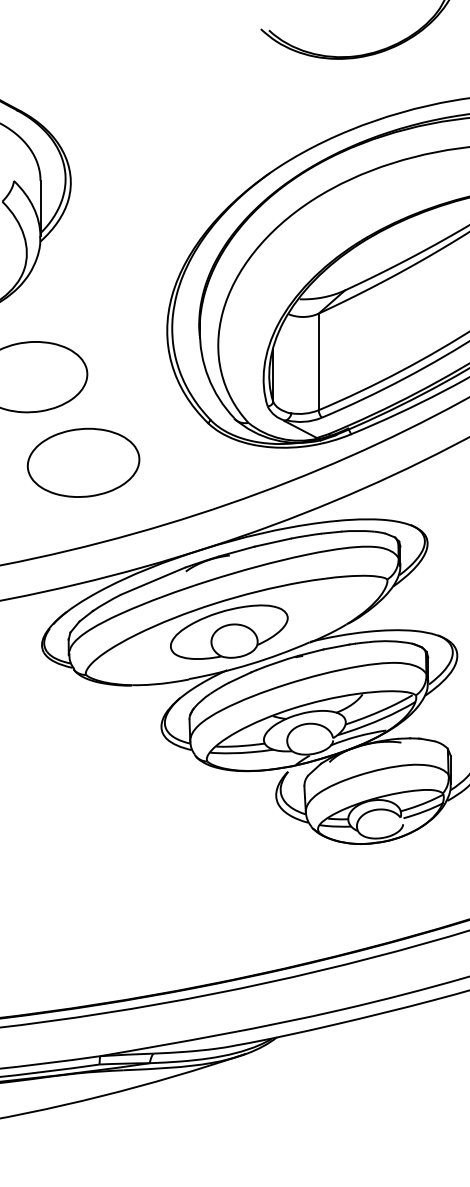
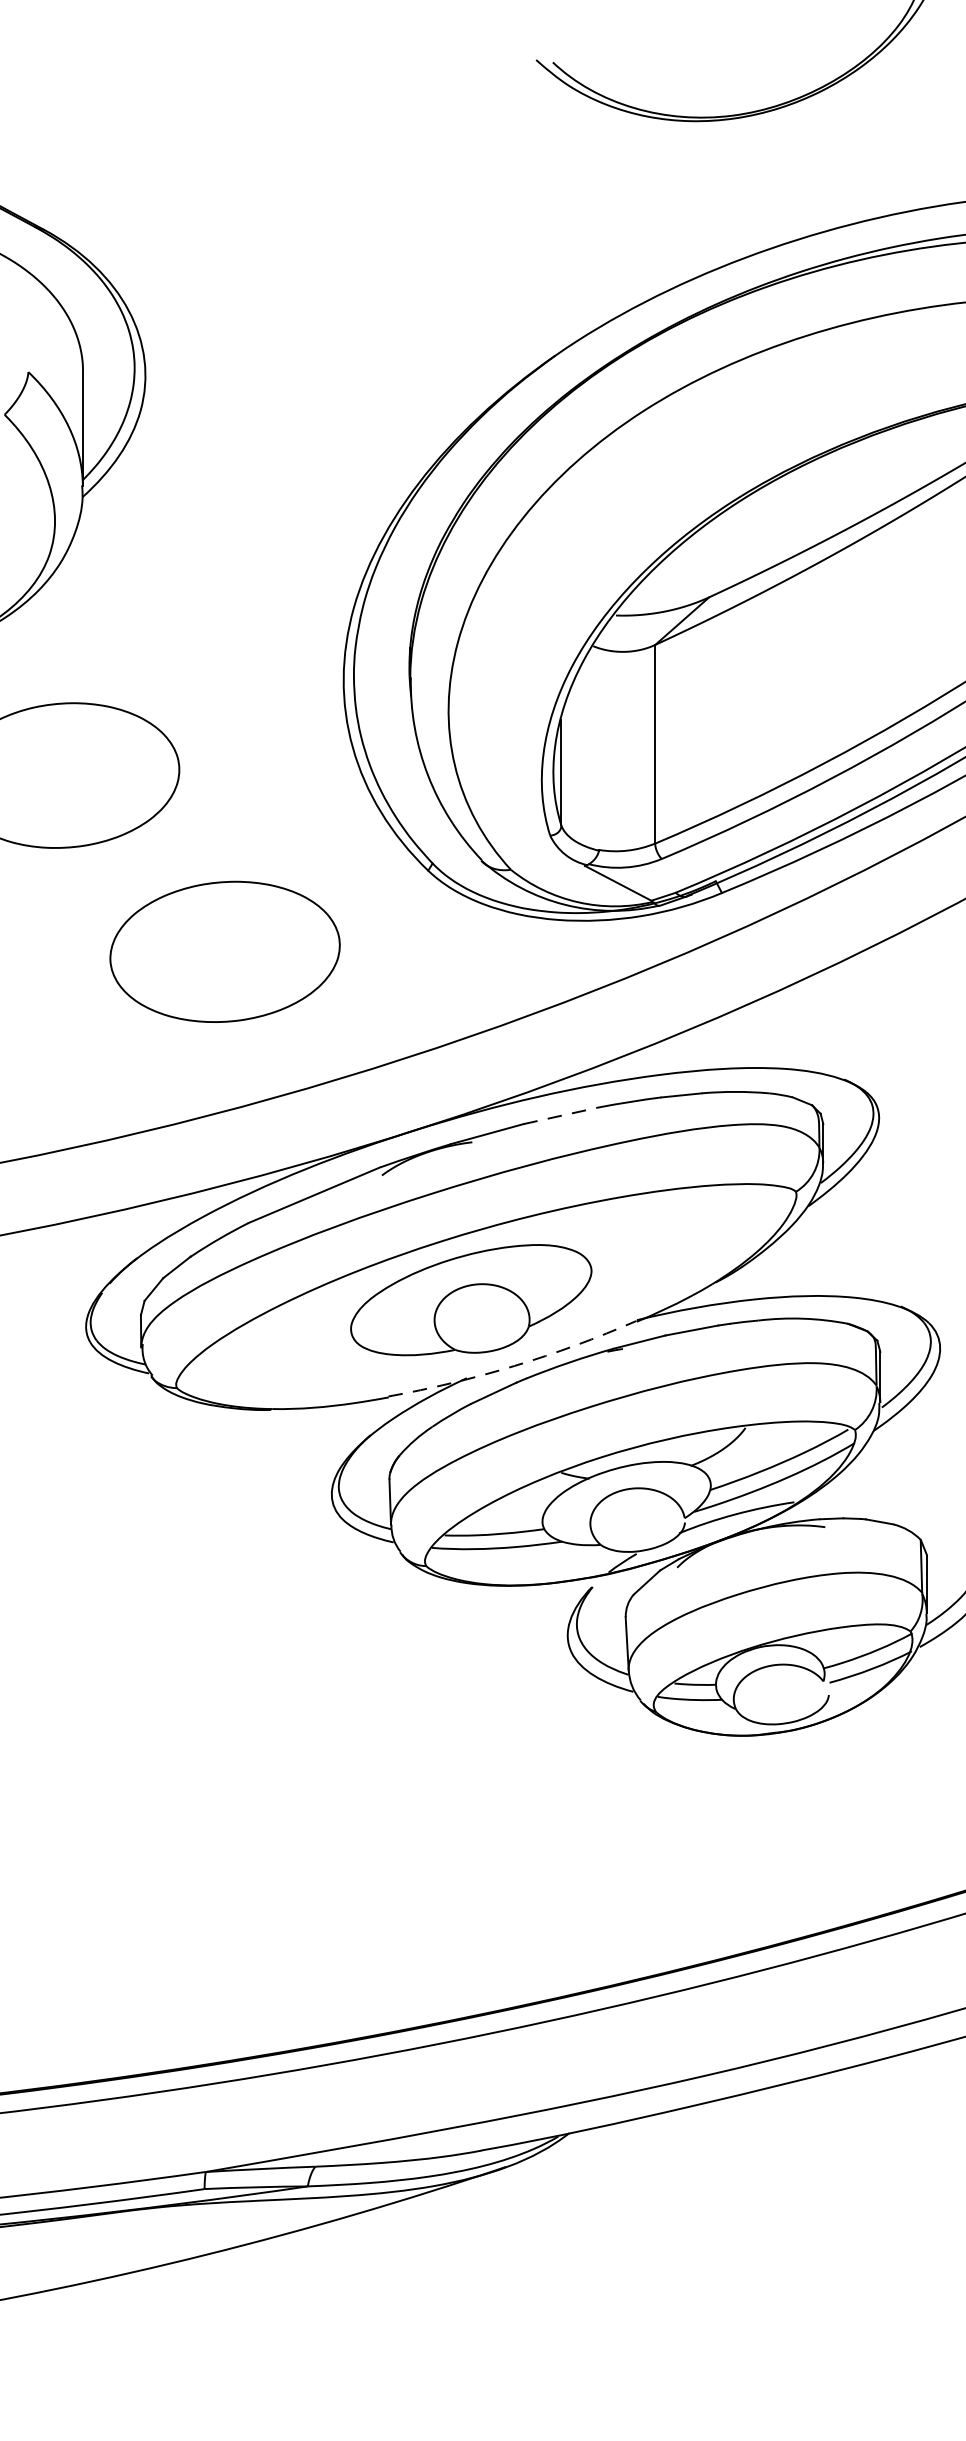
part: (83, 462) -> (224, 951), moved
line: (272, 542) -> (560, 1115), solid -> dashed
arc: (250, 664) -> (514, 1366), solid -> dashed

